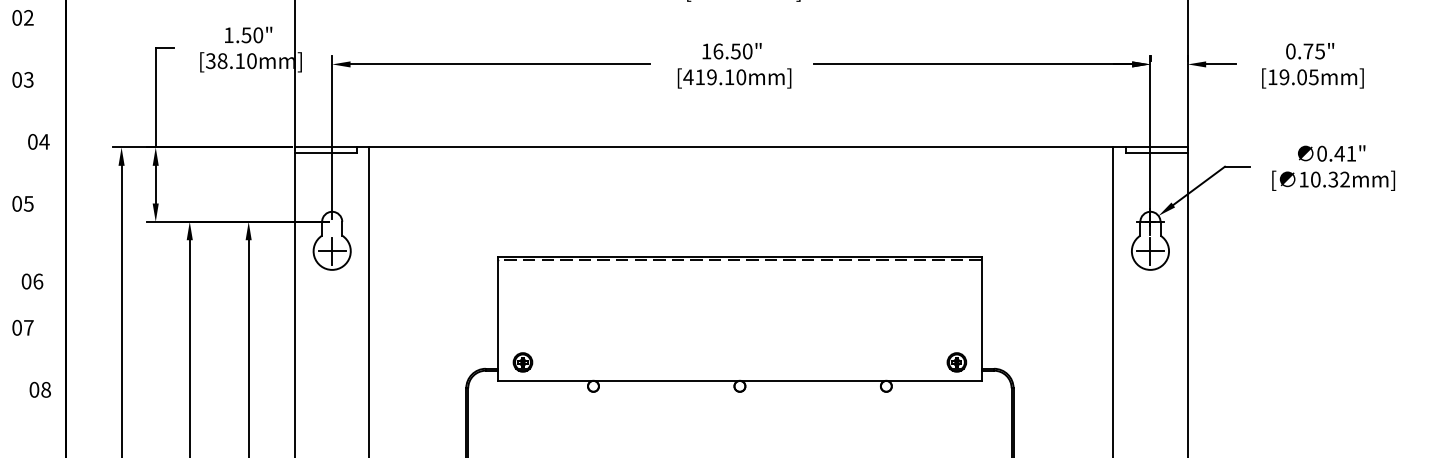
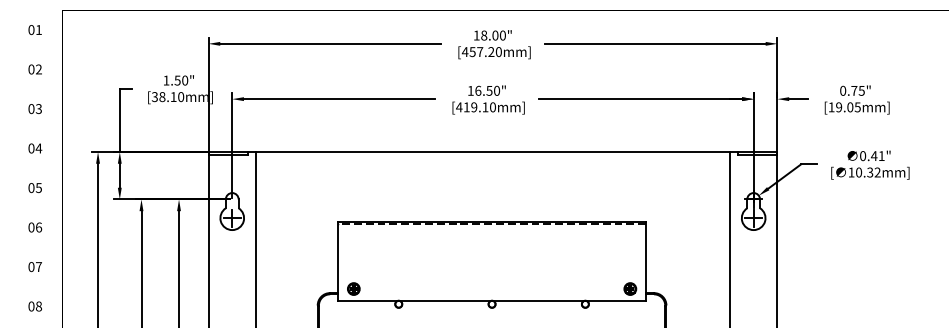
text: (39, 141) -> (35, 148), moved
text: (32, 281) -> (35, 227), moved
text: (39, 389) -> (34, 306), moved

